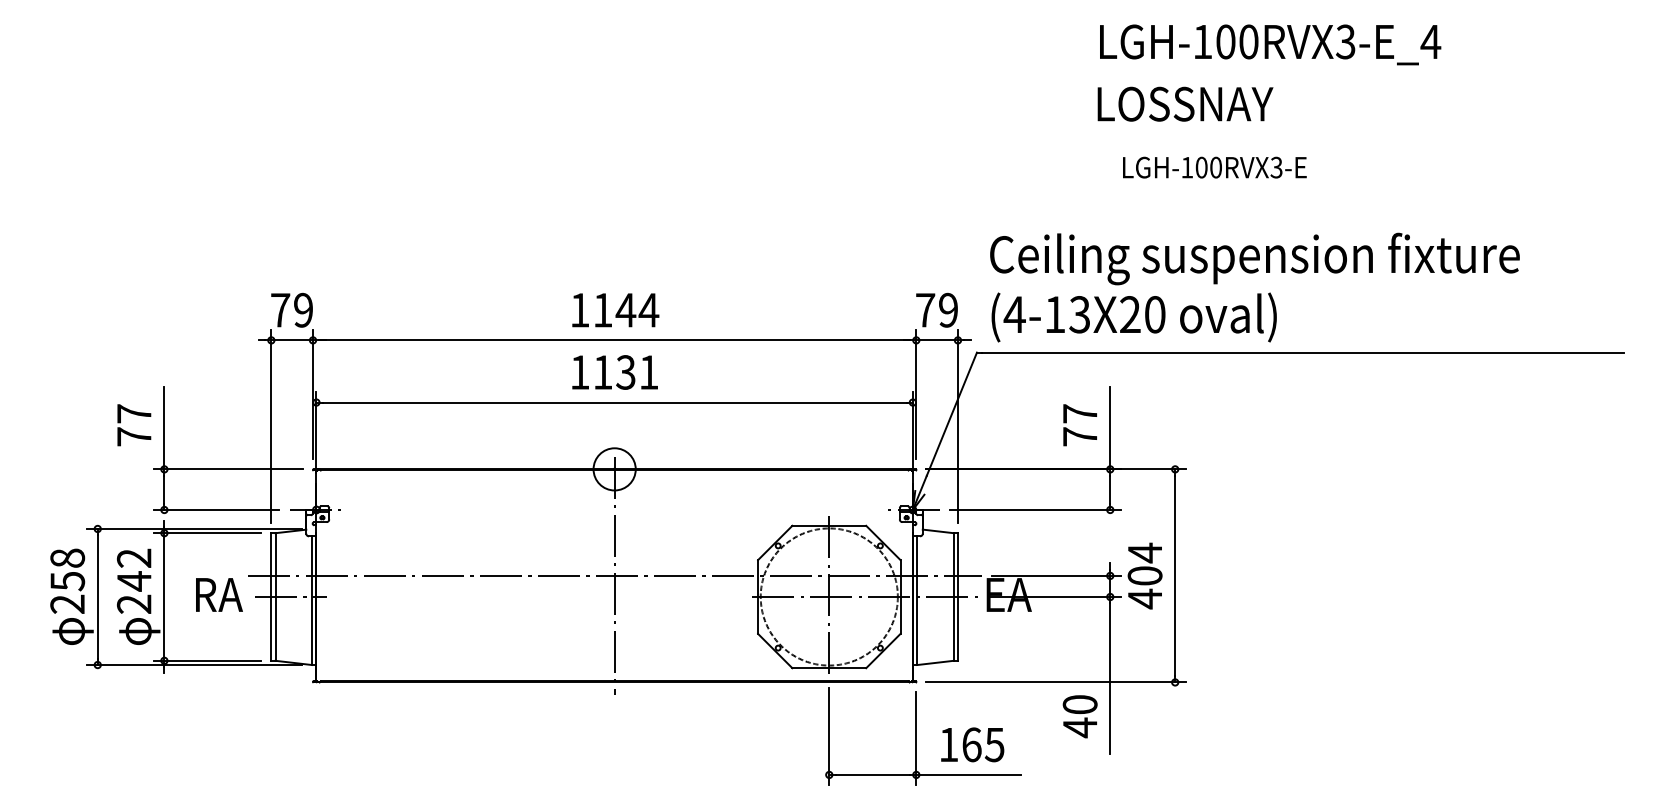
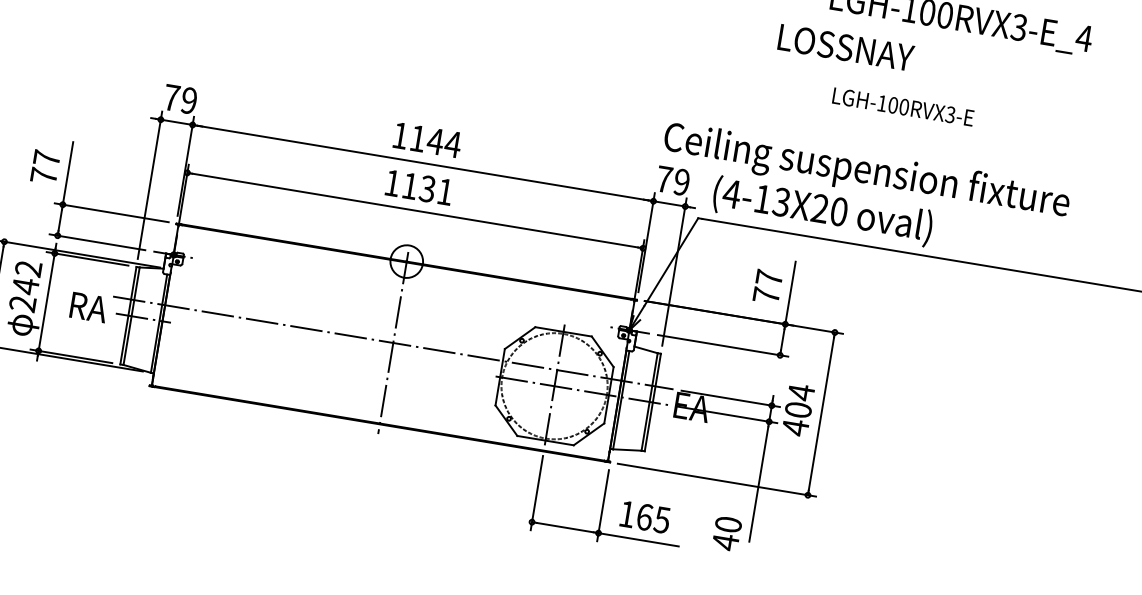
text: (1185, 103) -> (846, 47), moved
text: (1254, 258) -> (866, 172), moved
text: (1079, 716) -> (726, 533), moved

